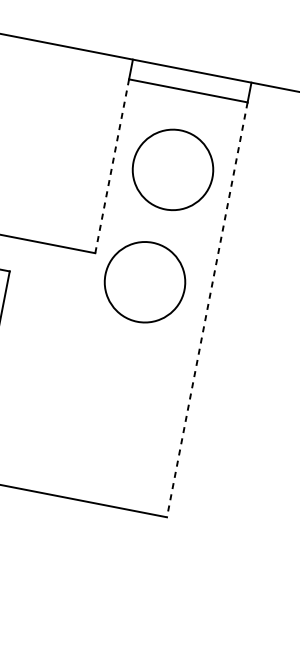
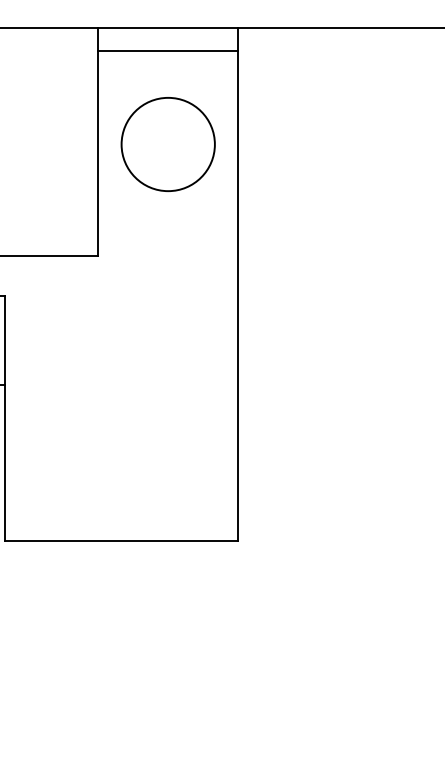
line: (112, 166) -> (98, 153), dashed -> solid
circle: (144, 282) -> (160, 278), removed
line: (207, 310) -> (238, 296), dashed -> solid

